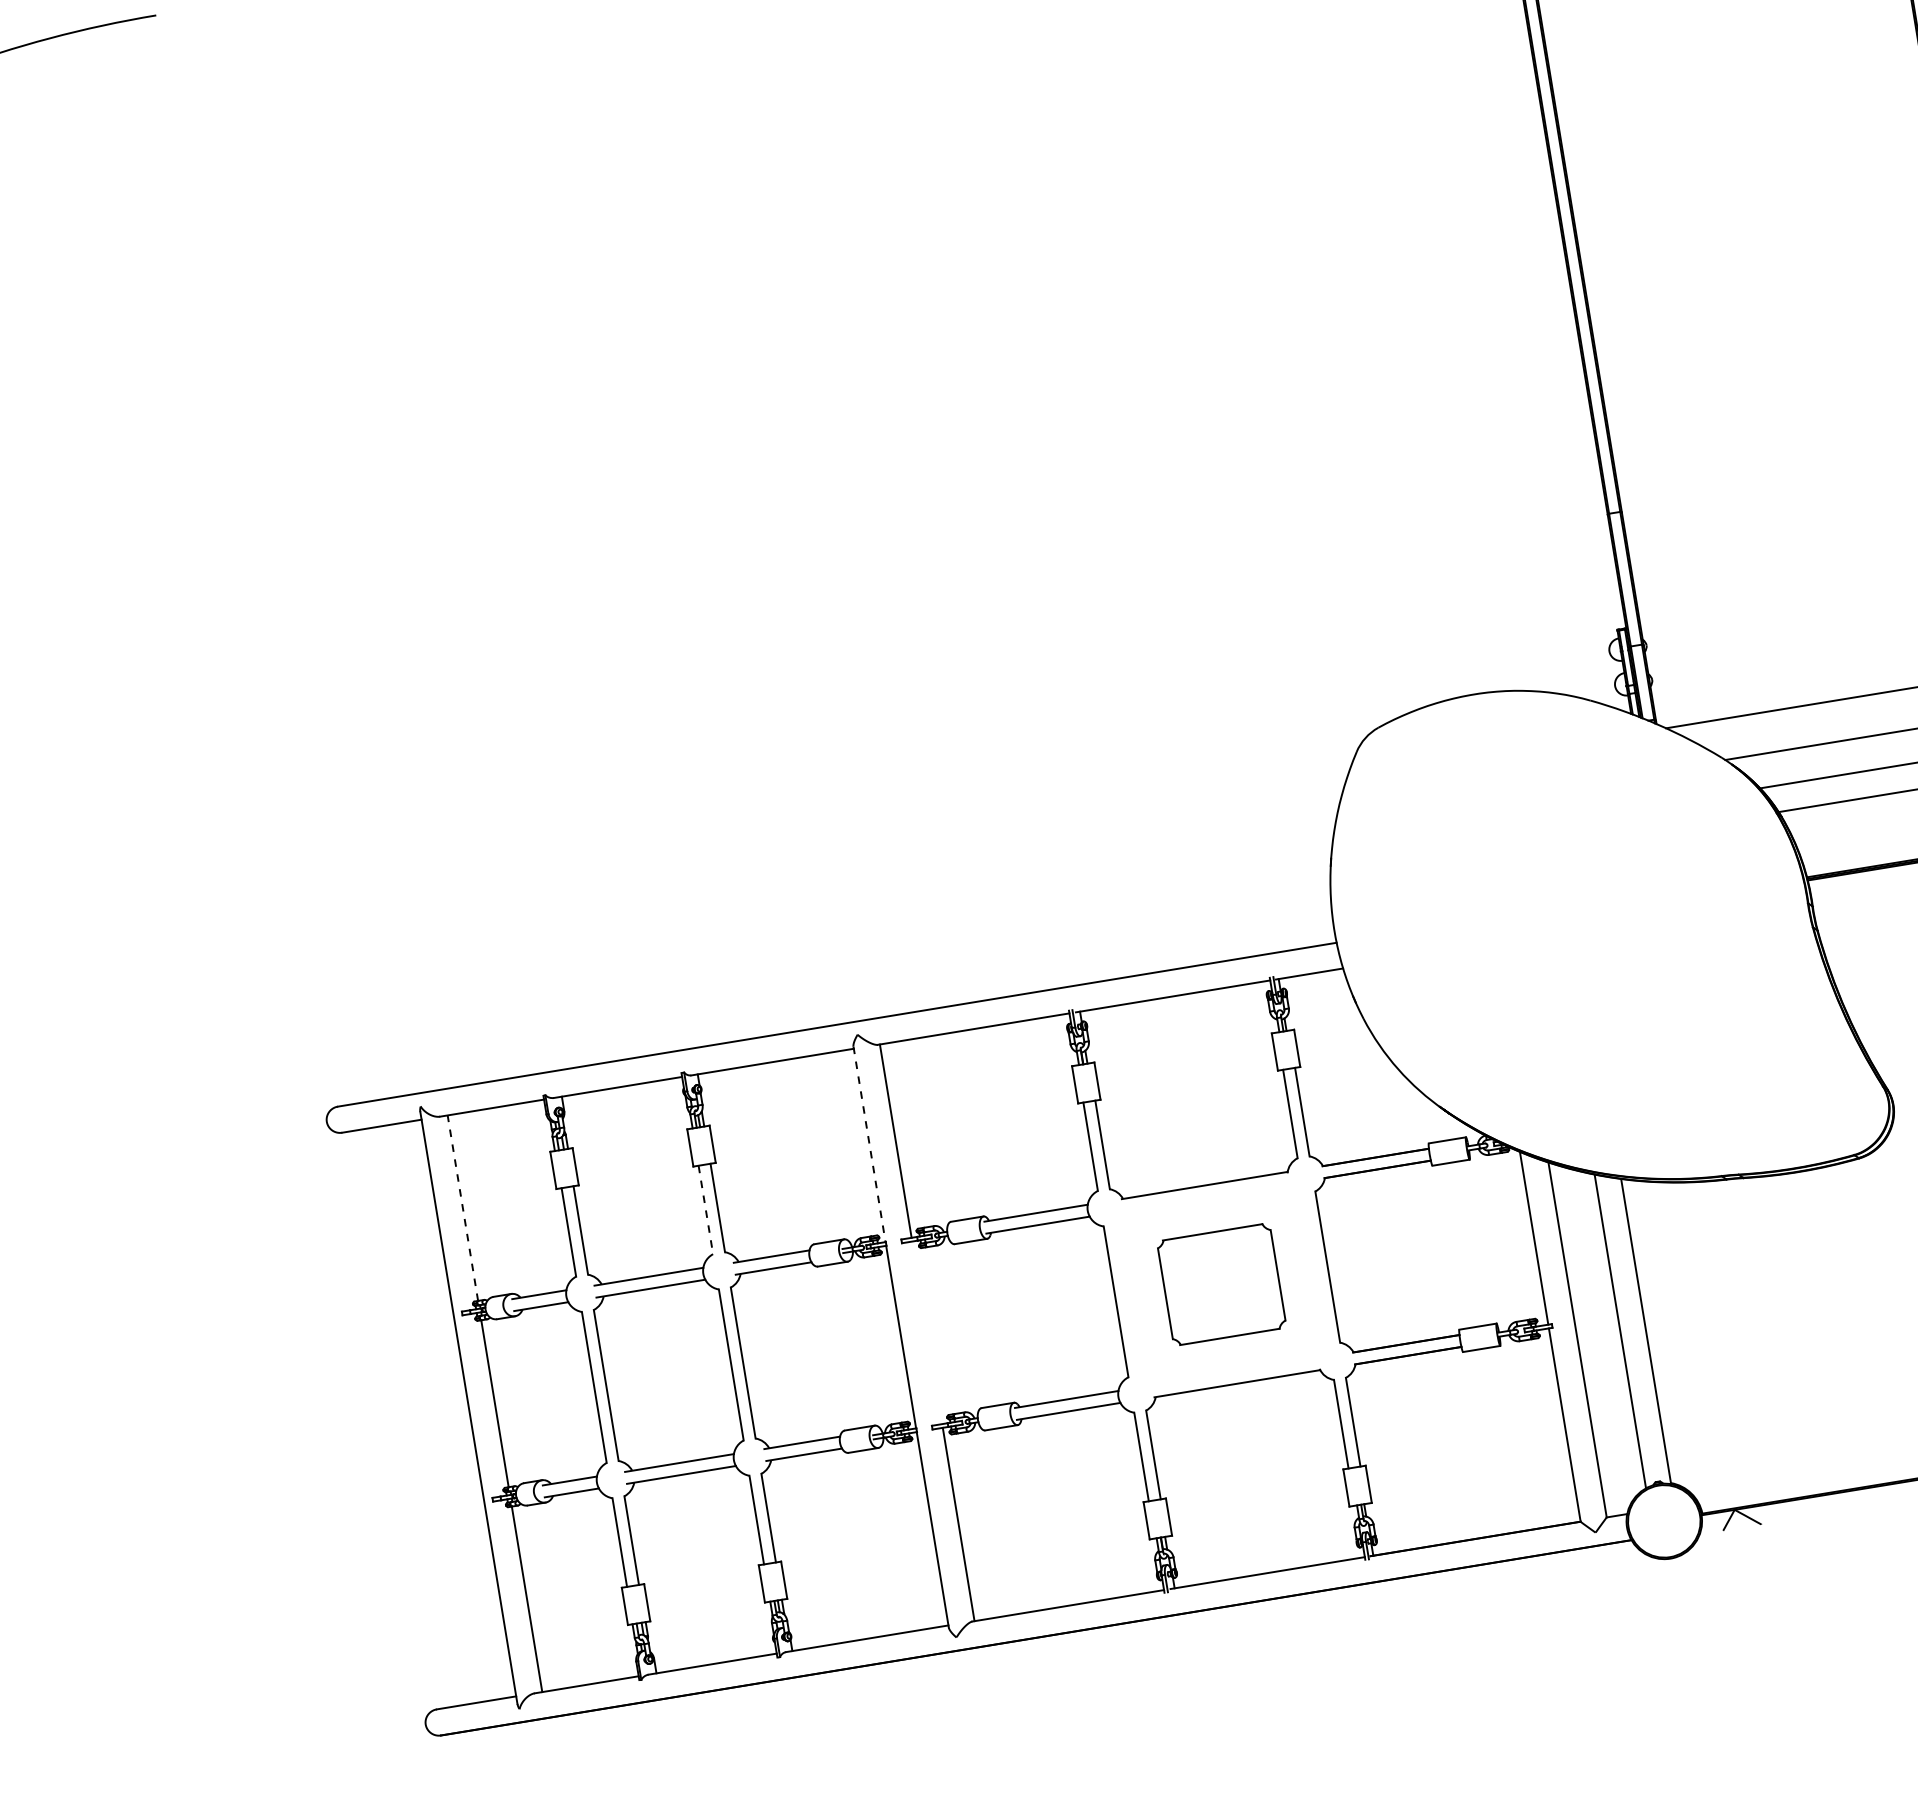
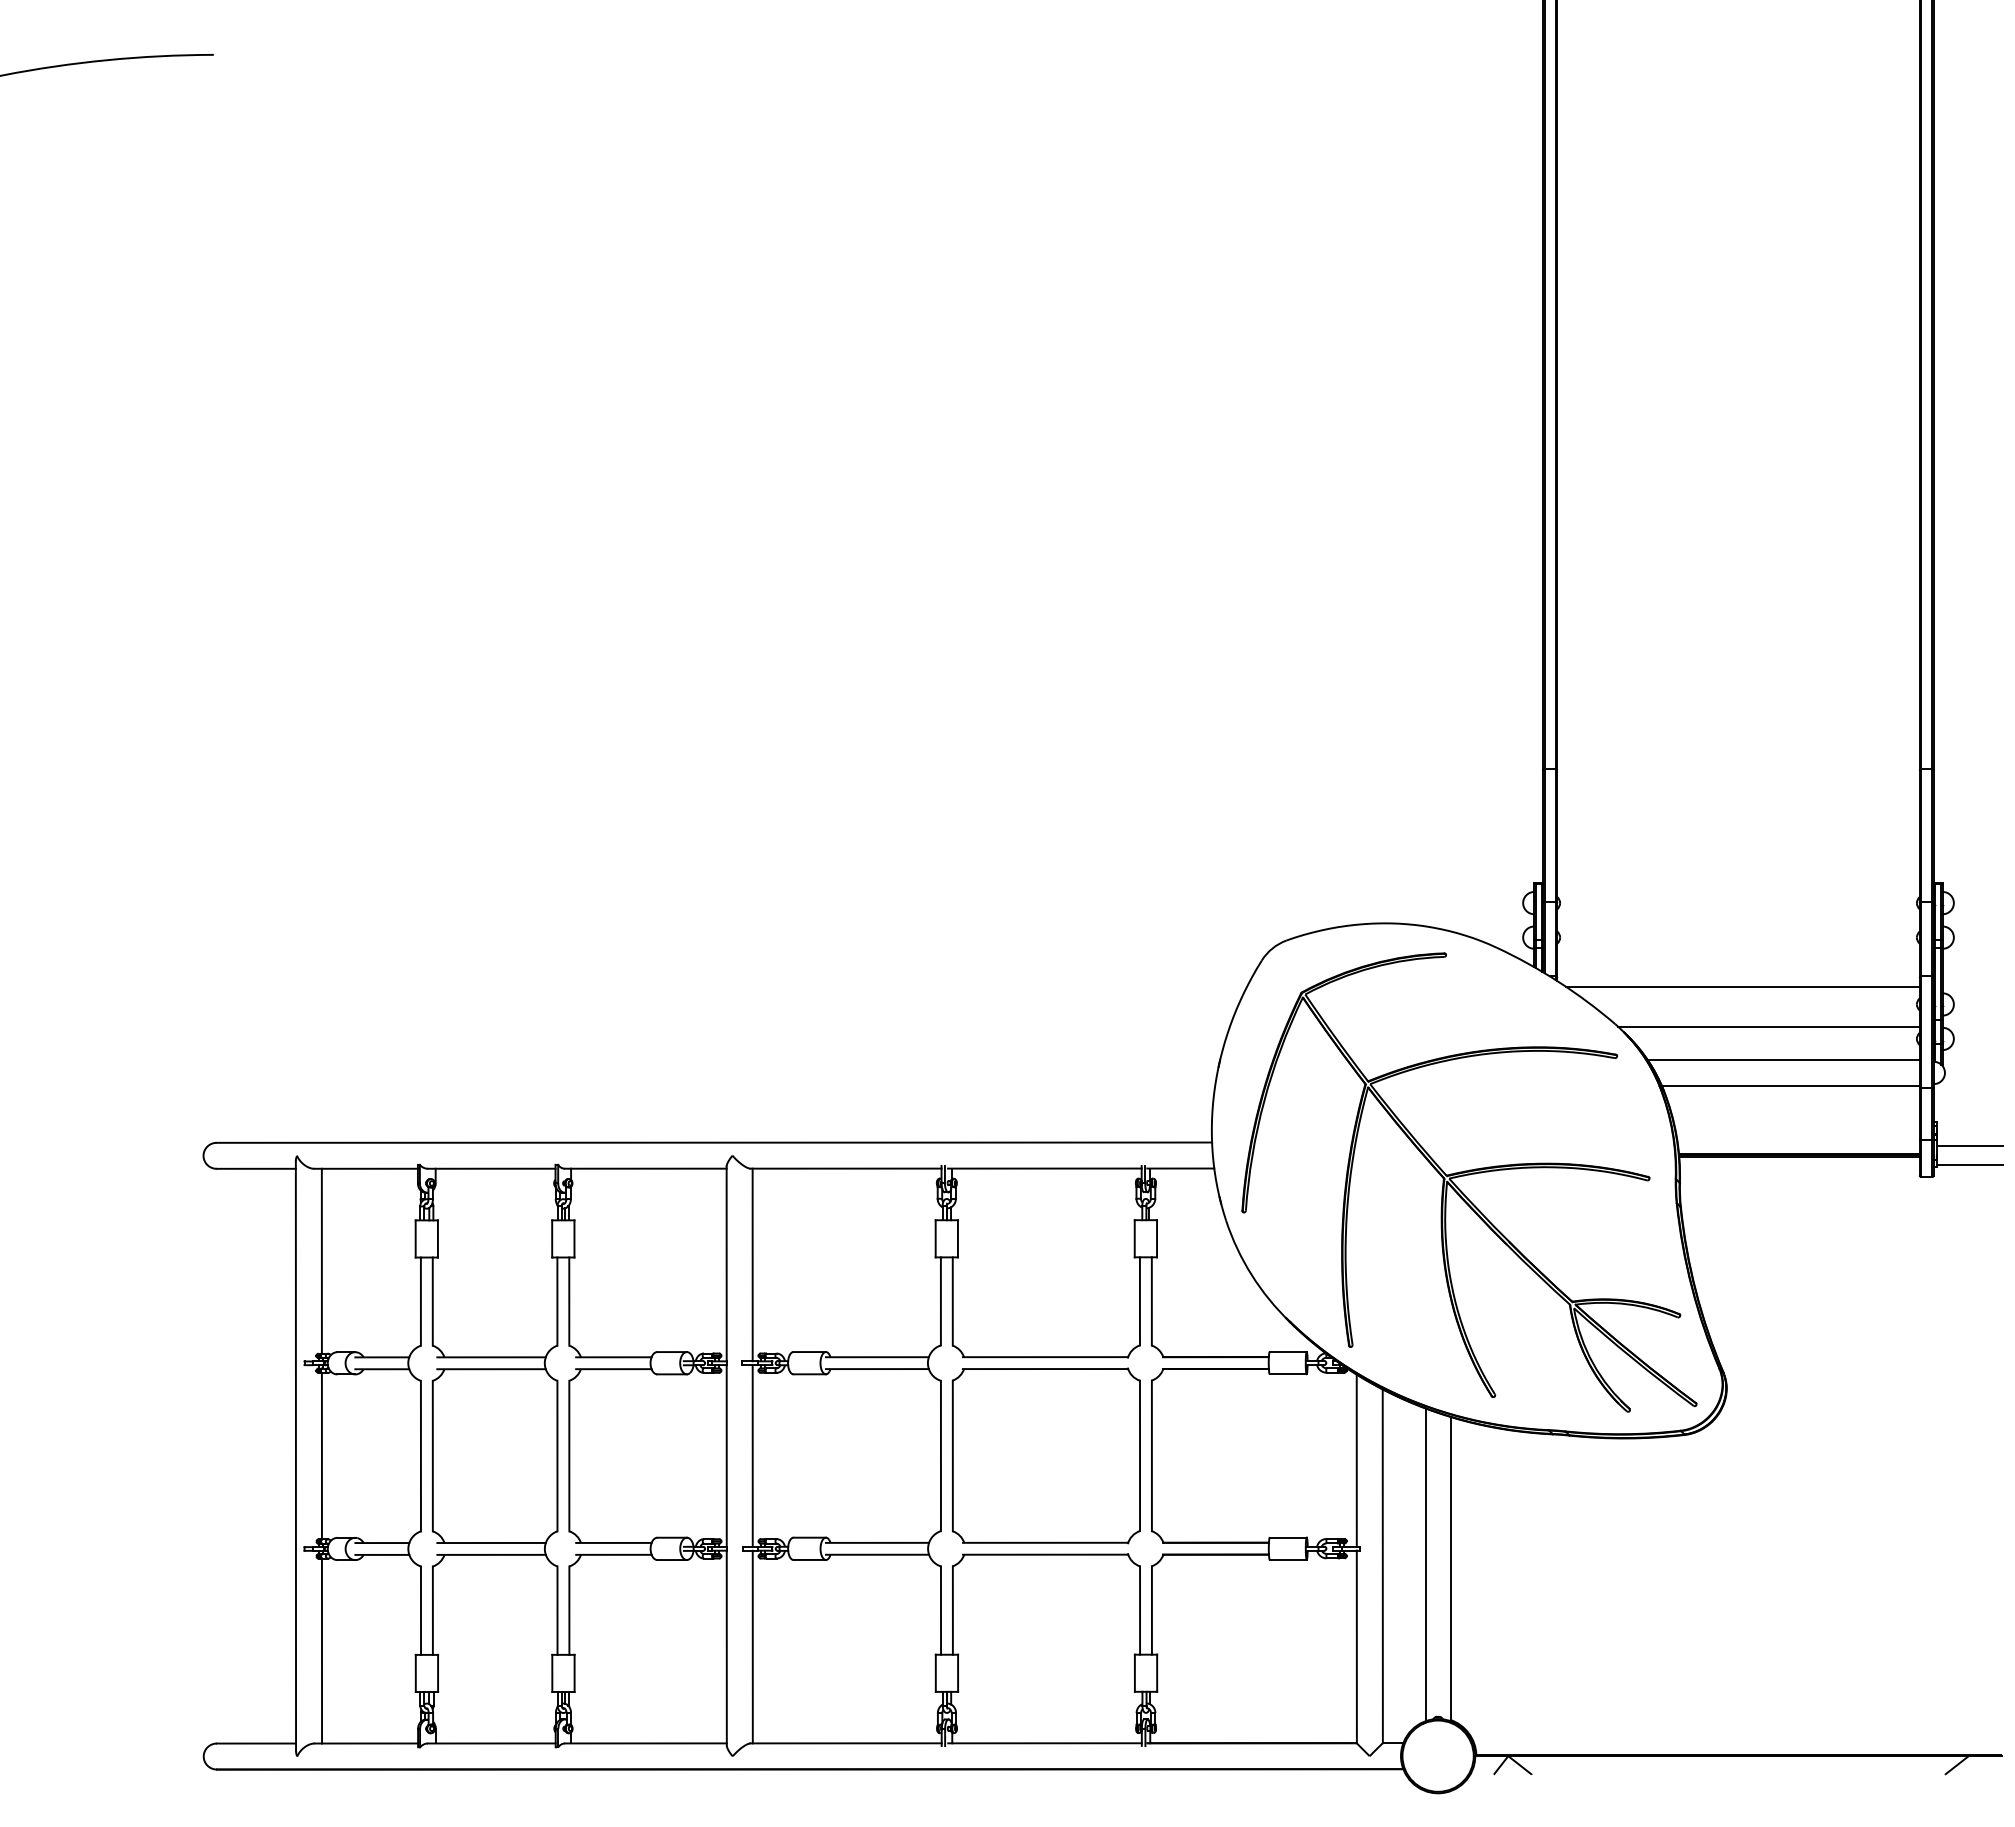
part: (1600, 933) -> (1469, 1175), added
line: (869, 1144) -> (726, 1264), dashed -> solid
line: (462, 1207) -> (321, 1260), dashed -> solid
line: (706, 1210) -> (557, 1302), dashed -> solid
part: (1220, 1284) -> (1045, 1455), size x1.67
line: (926, 1332) -> (752, 1455), added

